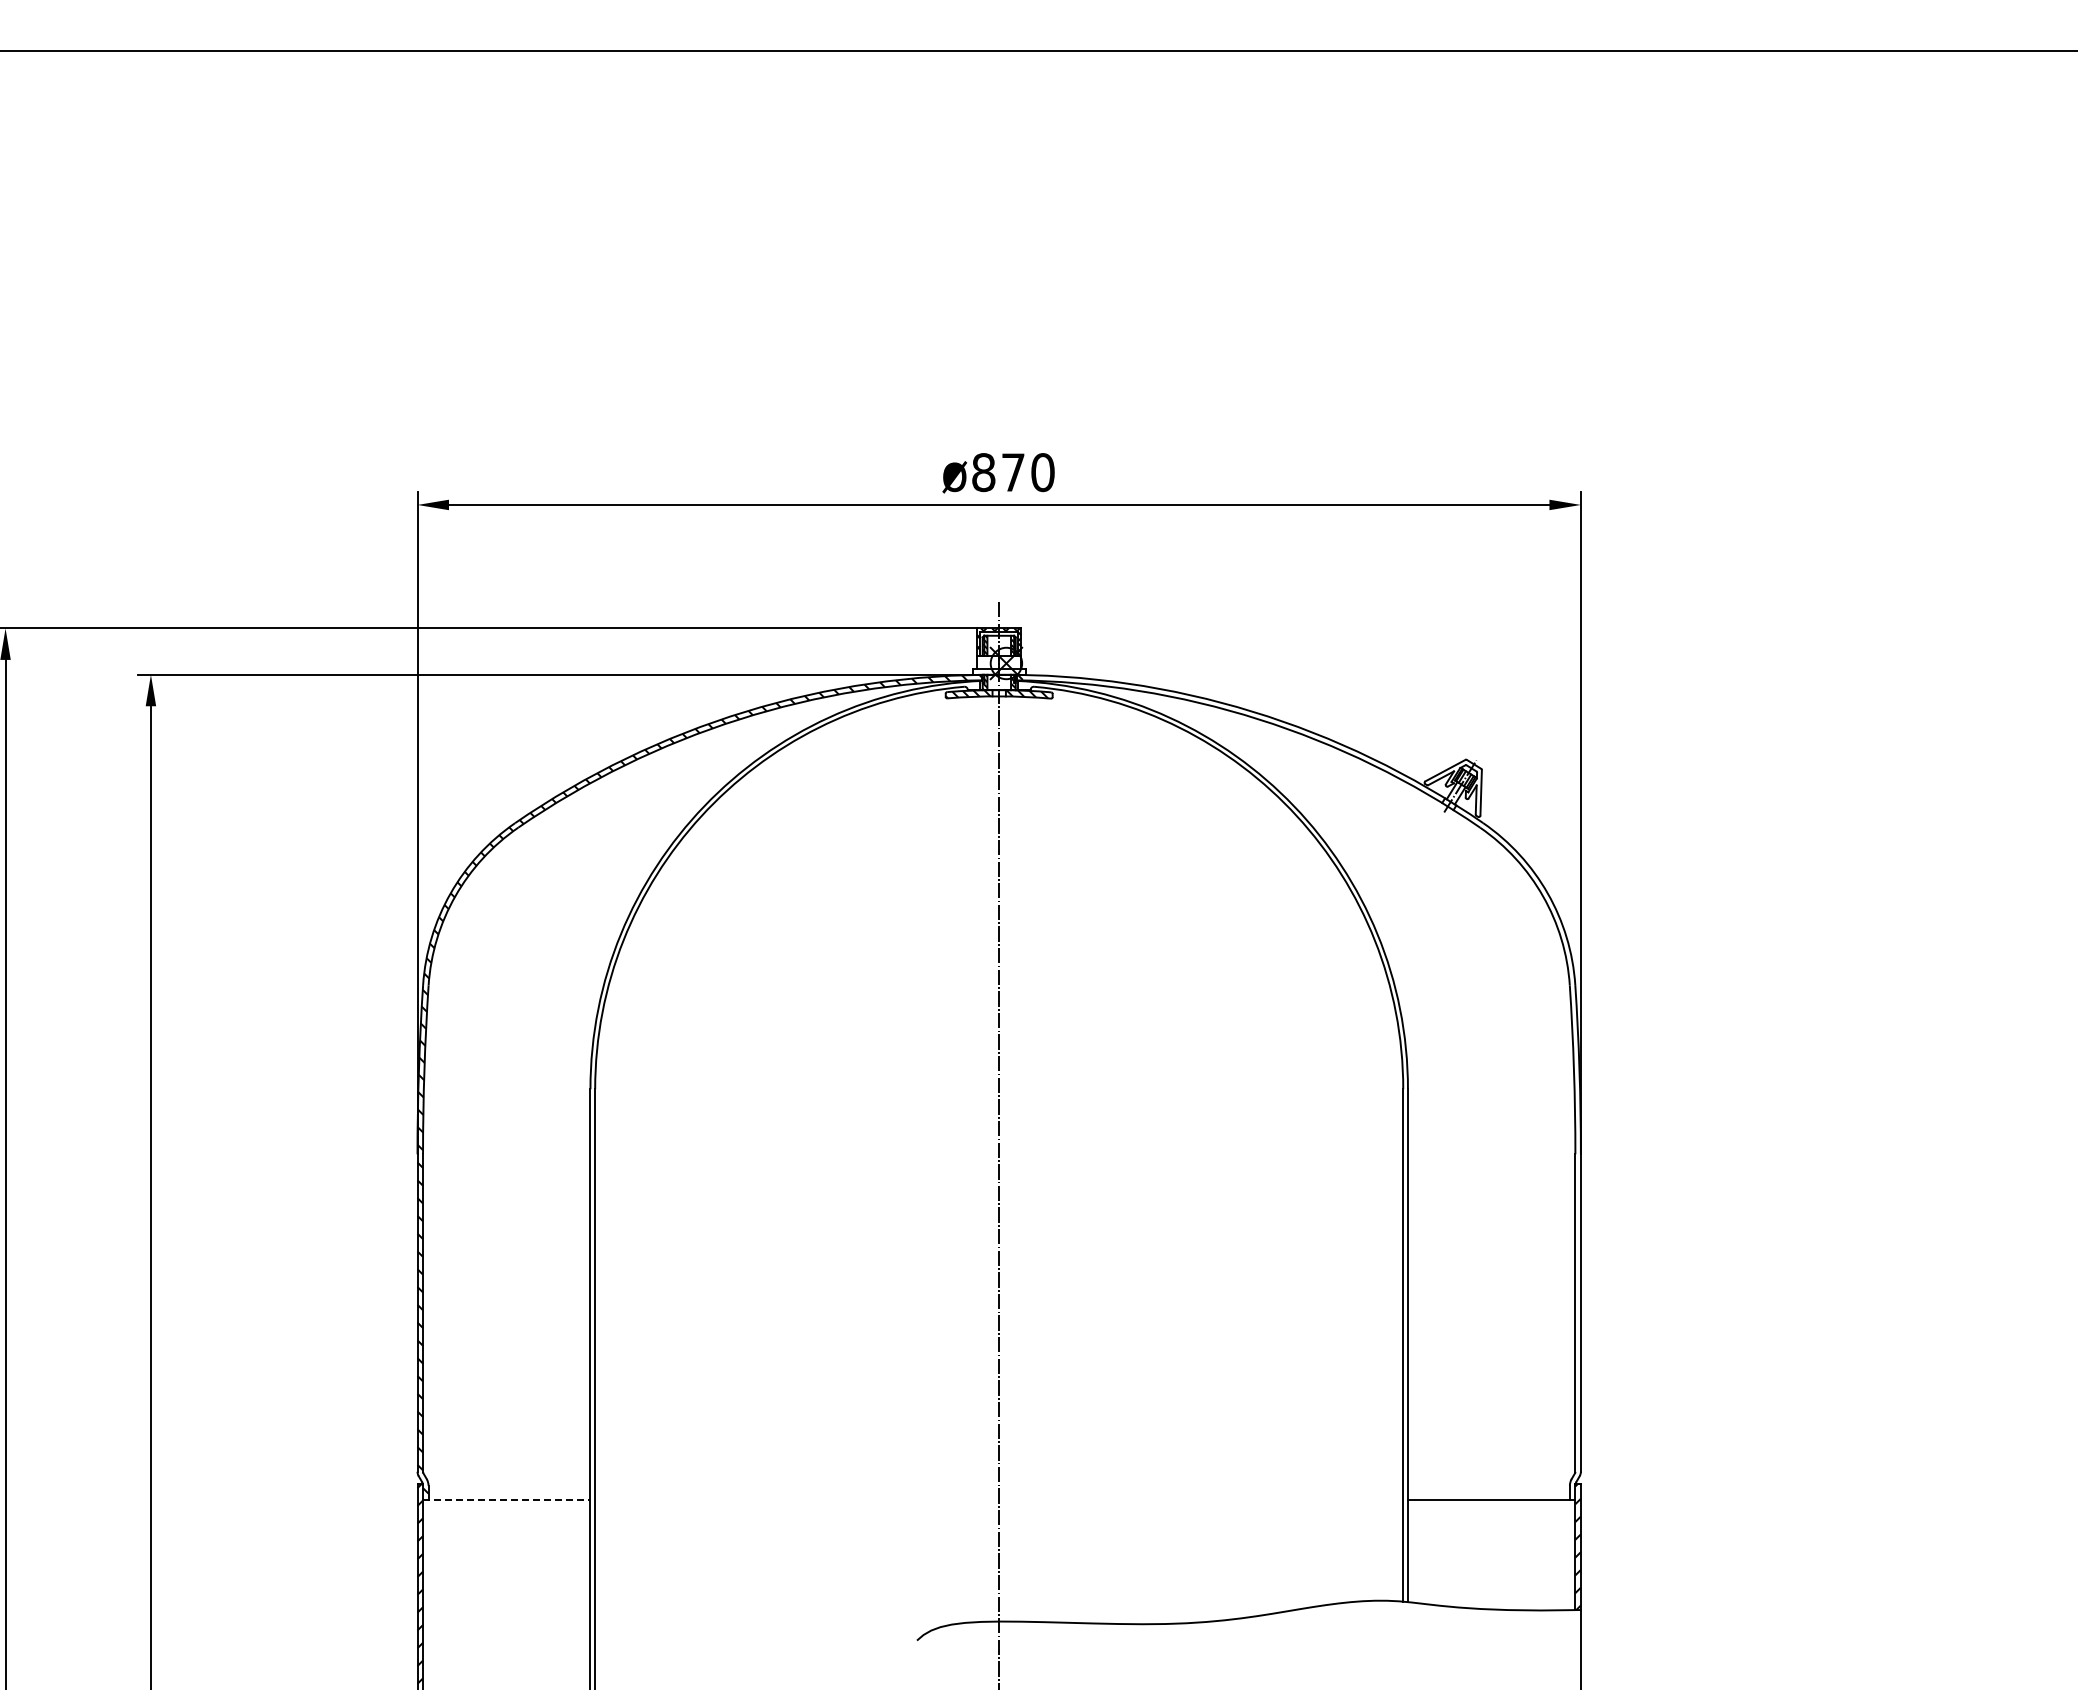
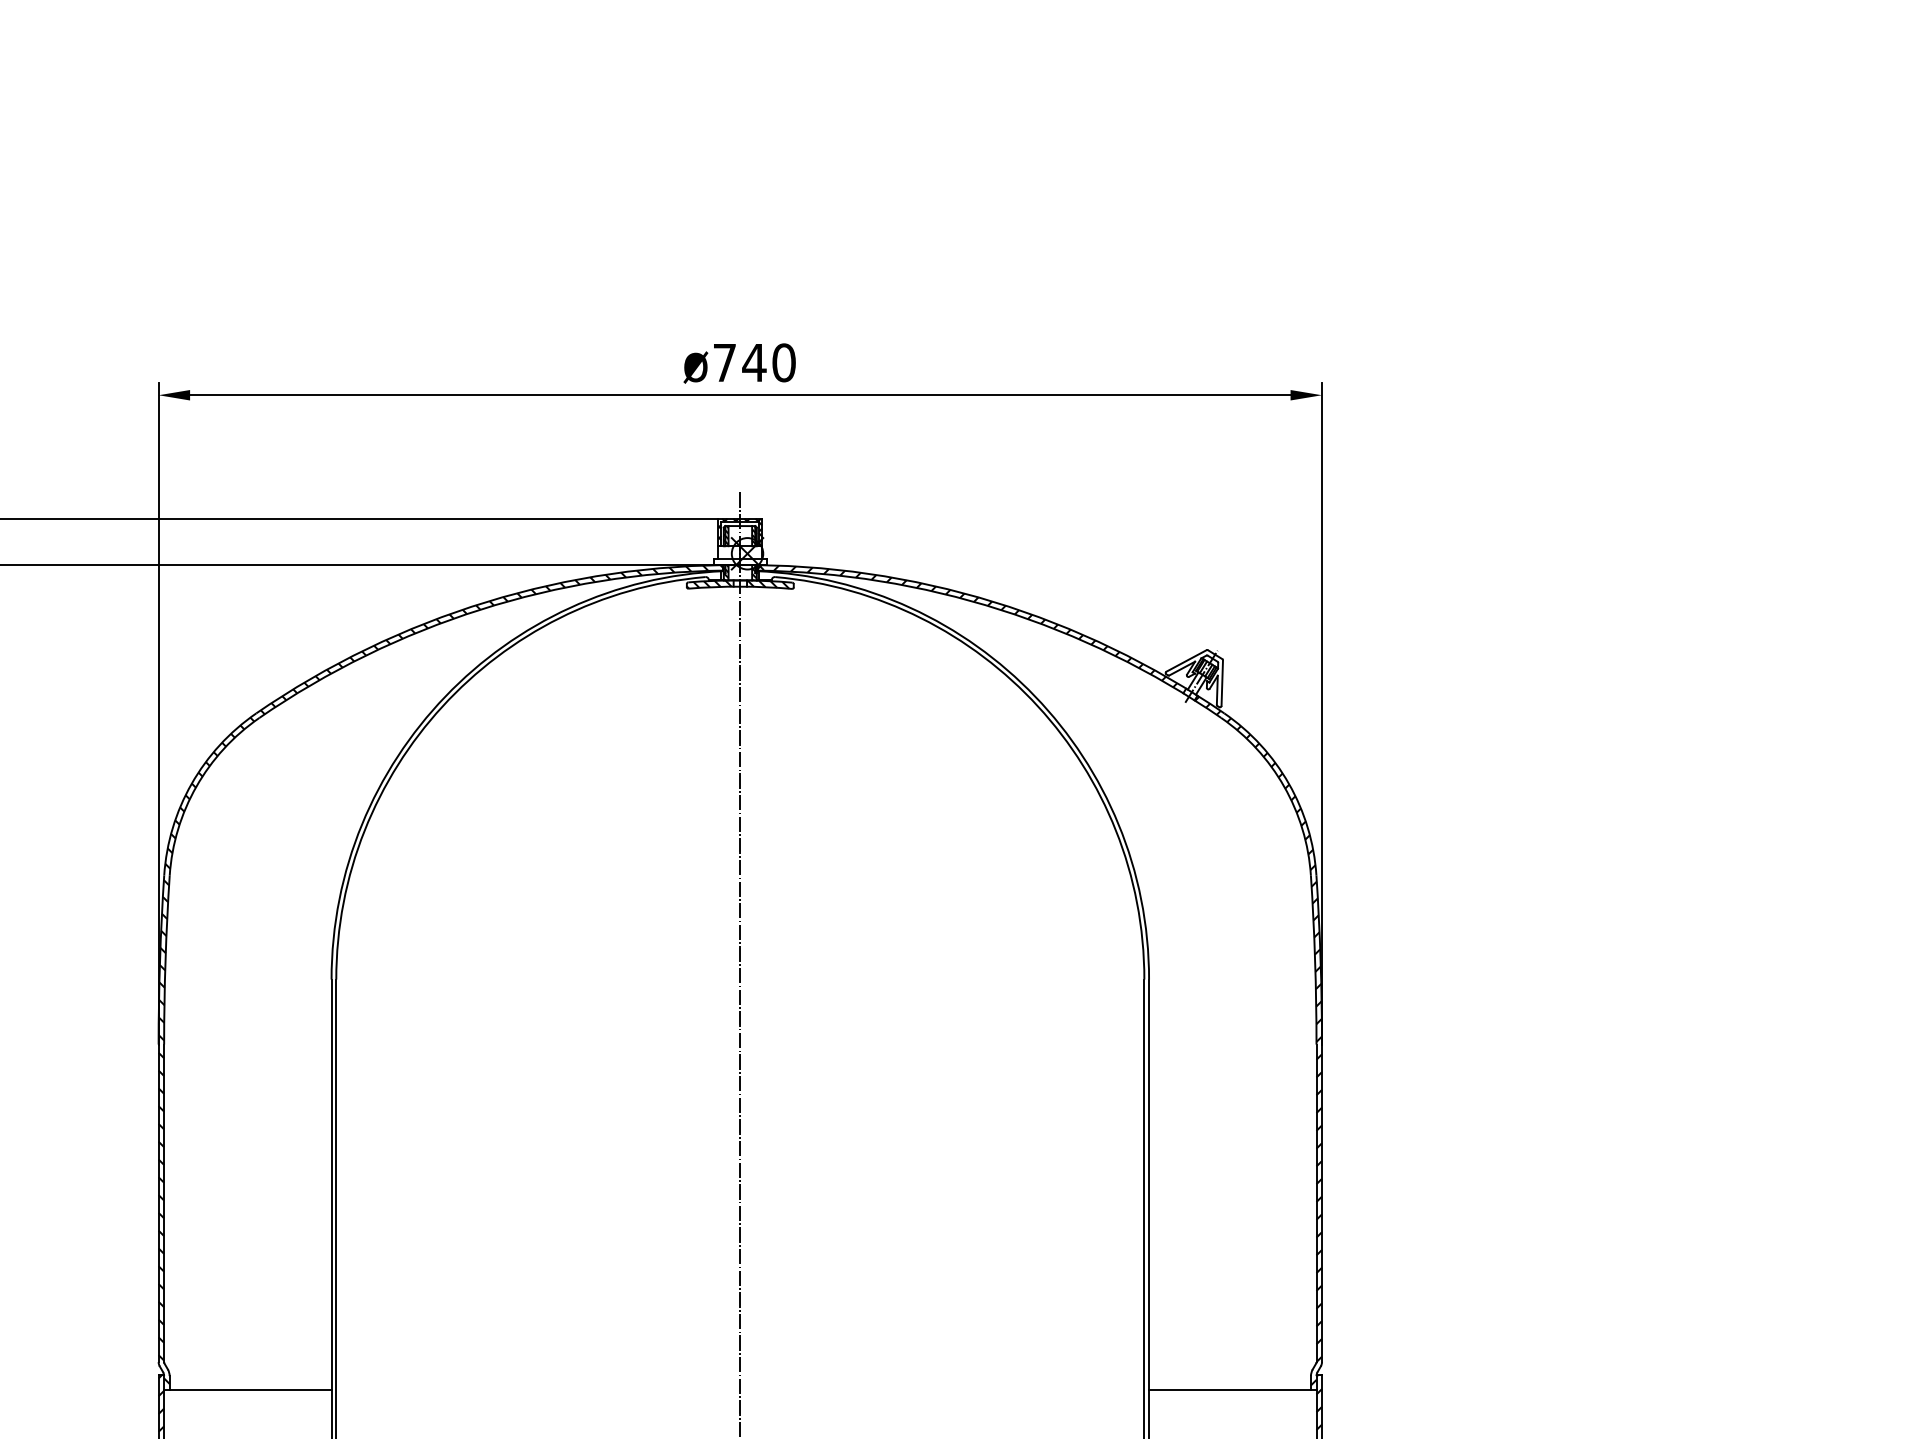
text: (998, 472) -> (739, 362), ø870 -> ø740
hatch: (1226, 735) -> (967, 625), added
hatch: (1517, 1150) -> (1258, 1040), added
line: (506, 1500) -> (247, 1390), dashed -> solid

